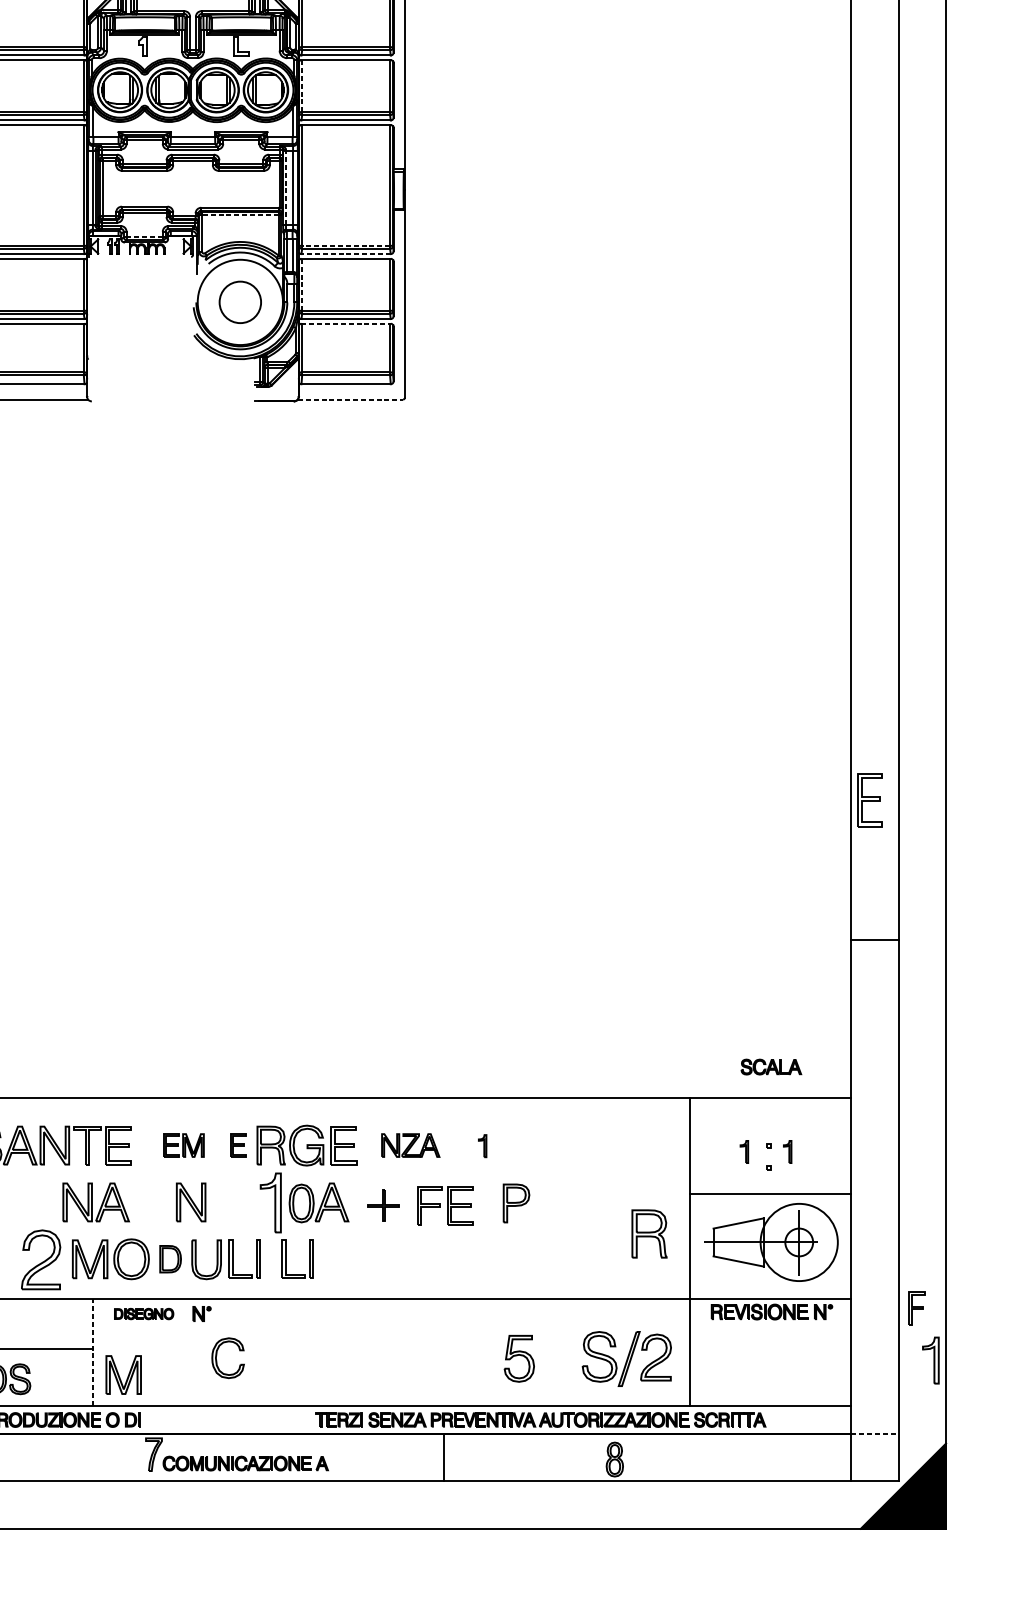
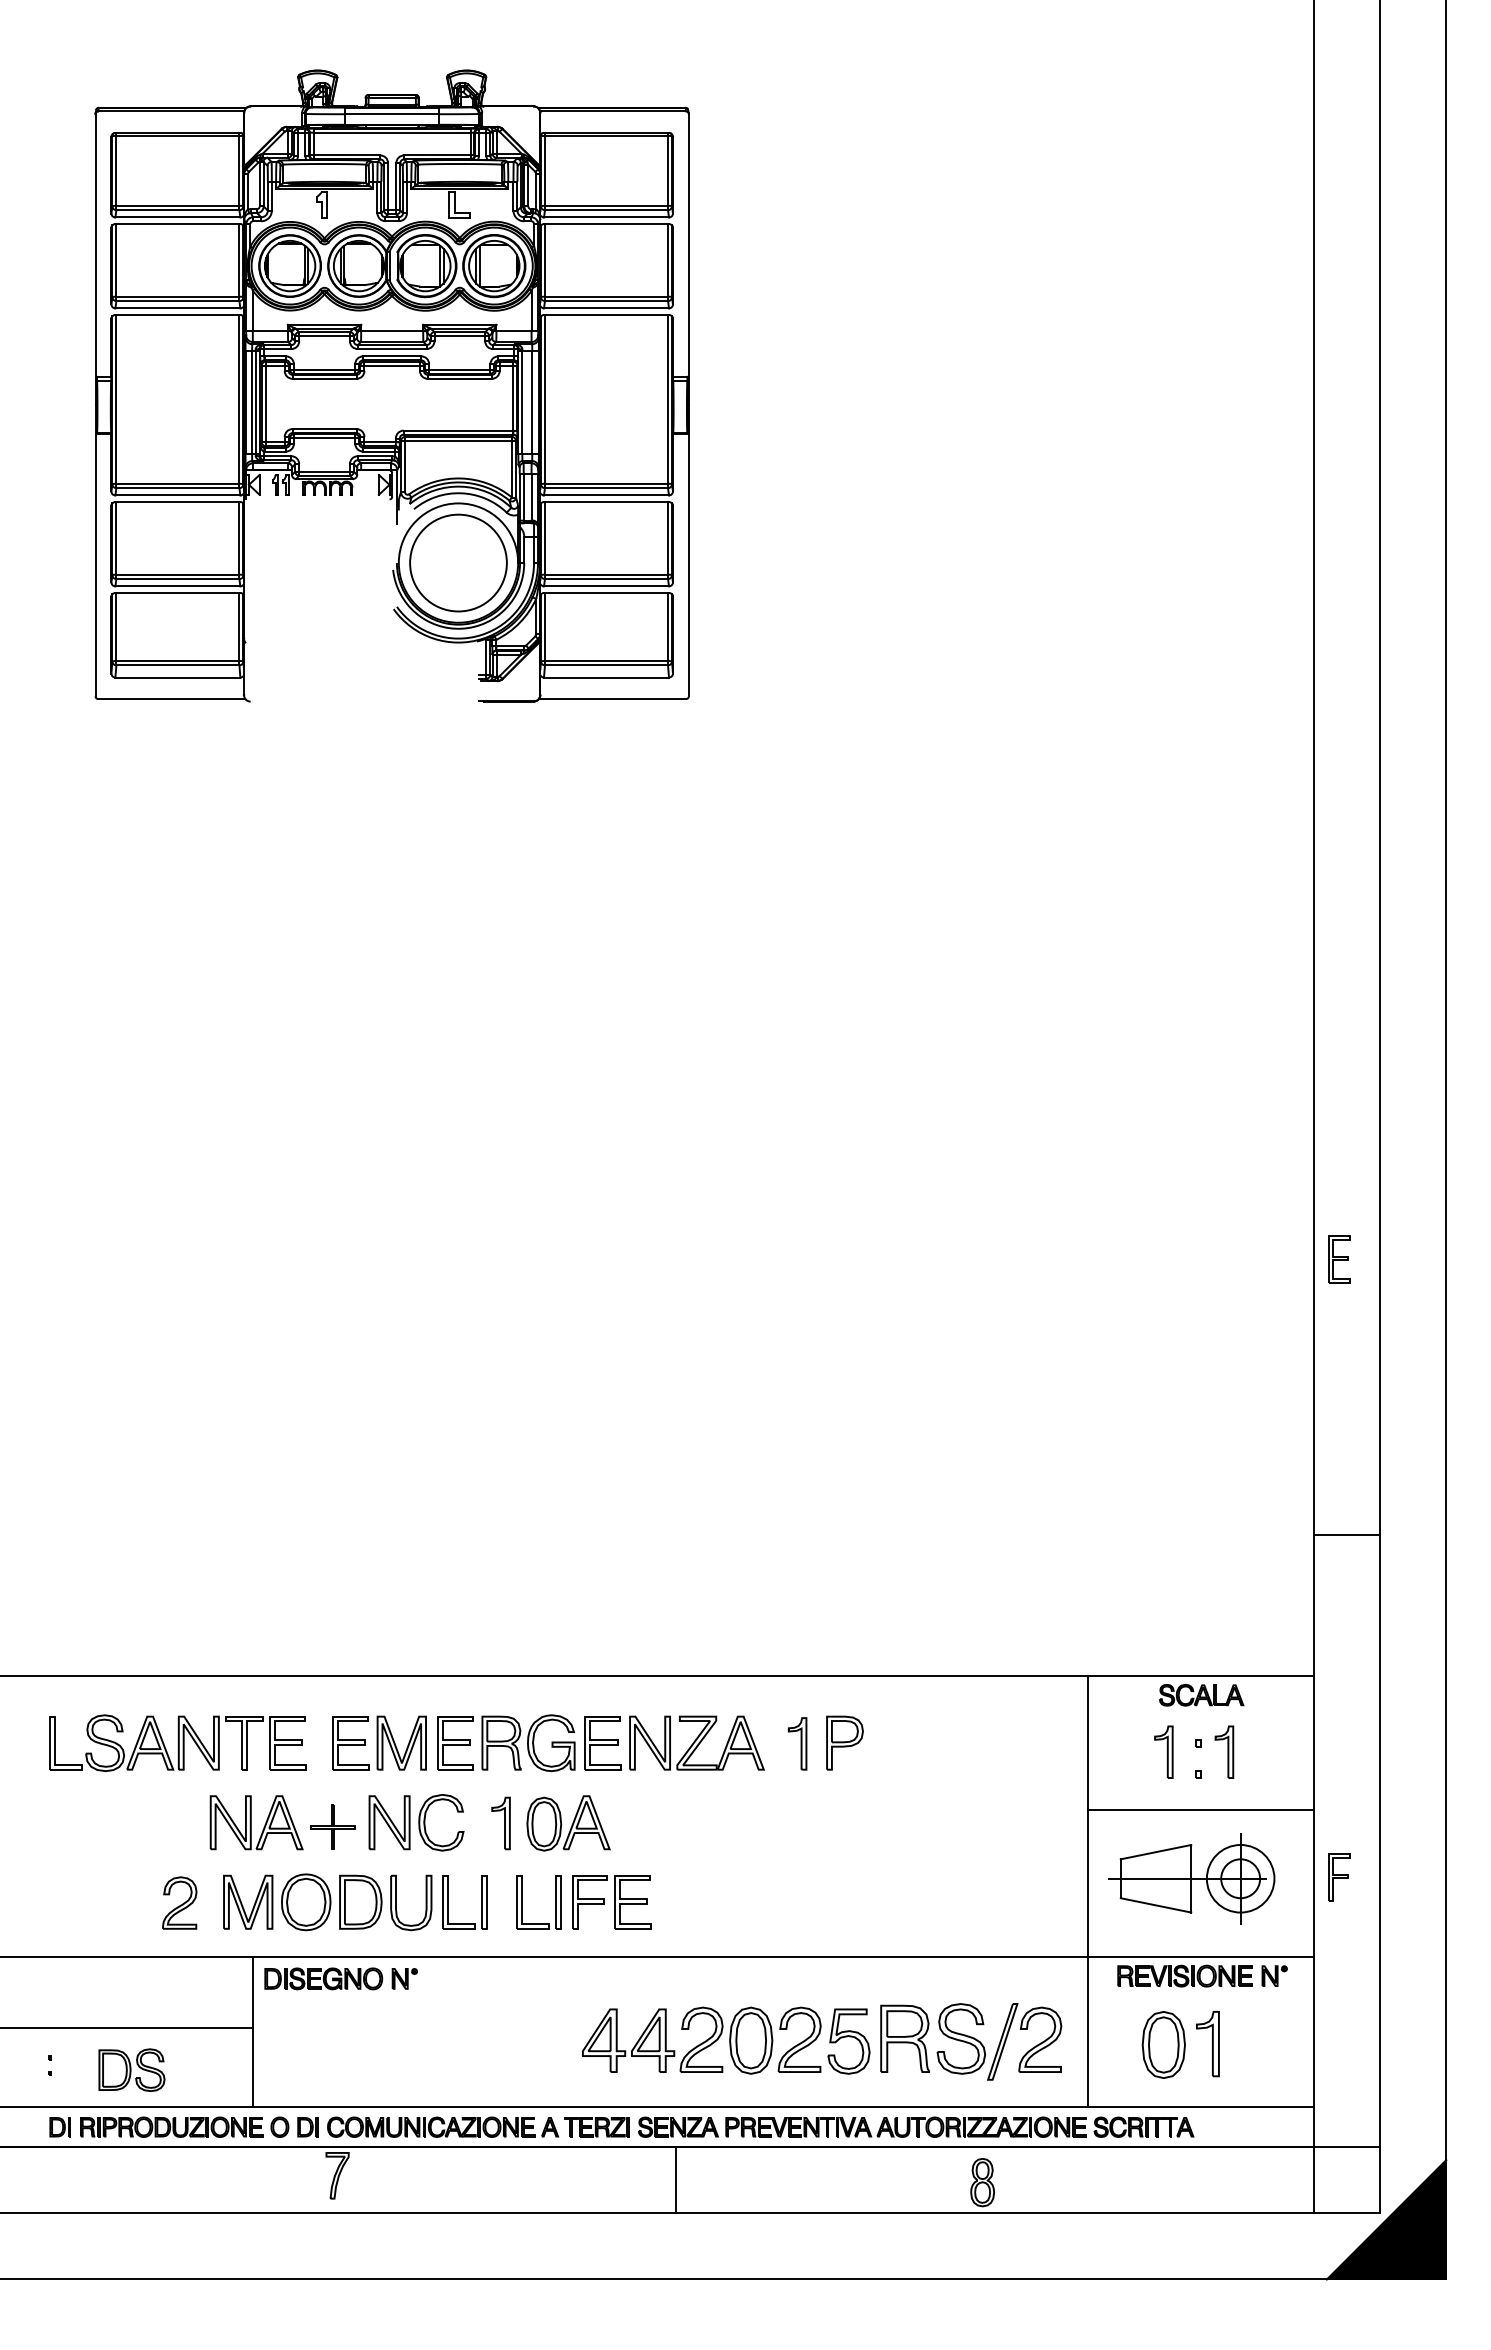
line: (302, 86) -> (545, 260), dashed -> solid
line: (286, 187) -> (522, 402), dashed -> solid
line: (240, 215) -> (458, 441), dashed -> solid
line: (144, 236) -> (324, 471), dashed -> solid
line: (346, 245) -> (606, 483), dashed -> solid
line: (346, 254) -> (606, 495), dashed -> solid
line: (302, 284) -> (545, 538), dashed -> solid
circle: (240, 302) -> (458, 562), size x1.67
line: (346, 323) -> (607, 592), dashed -> solid
line: (350, 399) -> (612, 699), dashed -> solid
part: (869, 800) -> (1339, 1259), size x0.62
line: (874, 940) -> (1346, 1534), moved
part: (771, 1067) -> (1201, 1695), moved
part: (183, 1145) -> (379, 1742), size x1.67
part: (238, 1145) -> (455, 1743), size x1.67
part: (410, 1145) -> (696, 1742), size x1.67
part: (482, 1145) -> (797, 1743), size x1.67
part: (744, 1151) -> (1163, 1751), size x1.67
part: (787, 1151) -> (1224, 1751), size x1.67
part: (270, 1202) -> (500, 1823), size x0.62
part: (516, 1202) -> (844, 1742), moved
part: (383, 1205) -> (332, 1826), moved
part: (445, 1205) -> (611, 1902), moved
part: (649, 1233) -> (904, 2038), moved
circle: (799, 1242) -> (1240, 1878), size x0.62
part: (170, 1258) -> (360, 1901), size x1.43
part: (41, 1259) -> (179, 1902), size x0.62
part: (917, 1308) -> (1339, 1877), moved
part: (143, 1313) -> (323, 1978), size x1.43
line: (93, 1352) -> (252, 2032), dashed -> solid
part: (216, 1358) -> (425, 1822), moved
part: (413, 1358) -> (701, 2040), added
part: (744, 1360) -> (1163, 2044), added
part: (930, 1360) -> (1207, 2044), moved
part: (128, 1375) -> (301, 2064), removed
line: (875, 1433) -> (1347, 2146), dashed -> solid
line: (444, 1457) -> (675, 2179), moved
part: (246, 1463) -> (443, 2126), moved

